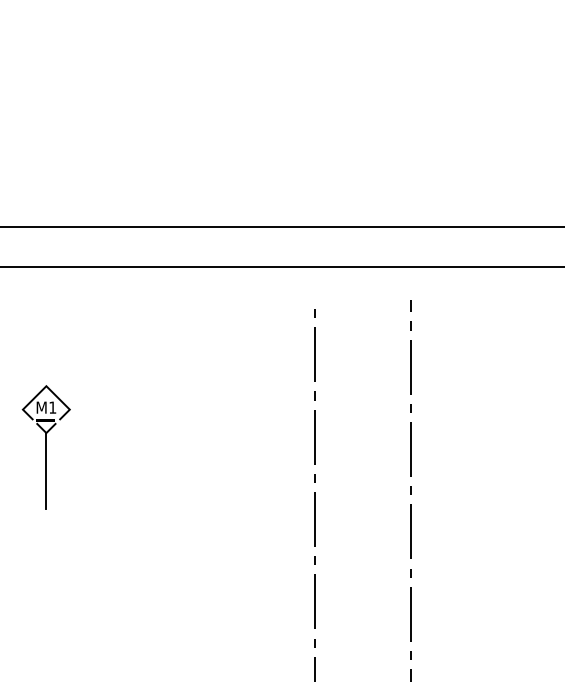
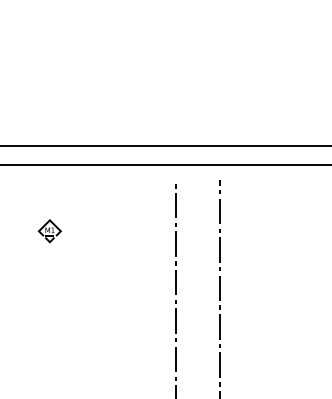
line: (45, 470) -> (49, 259), removed

